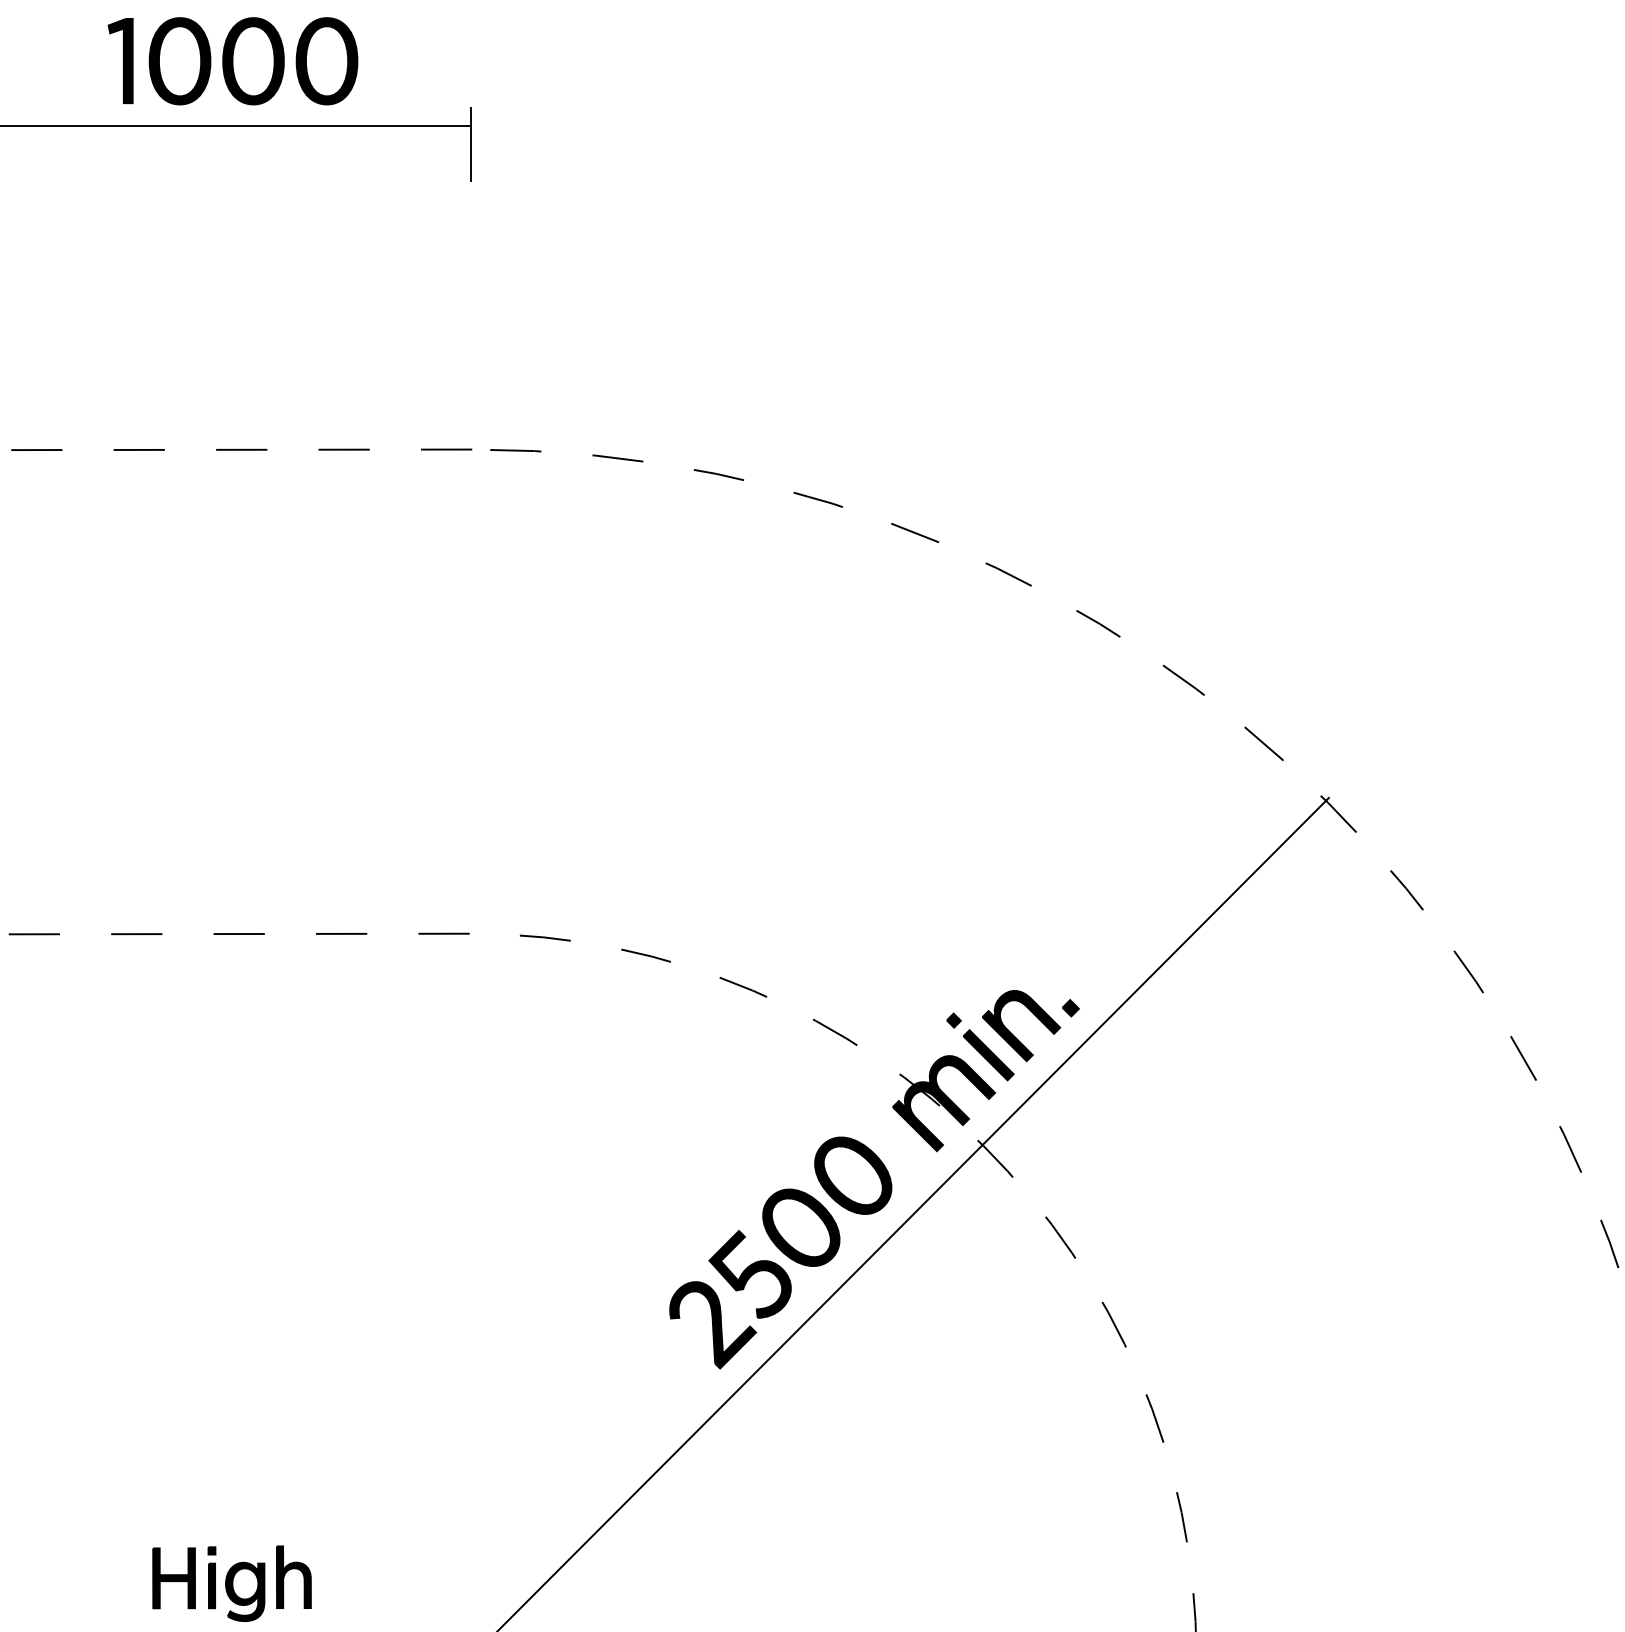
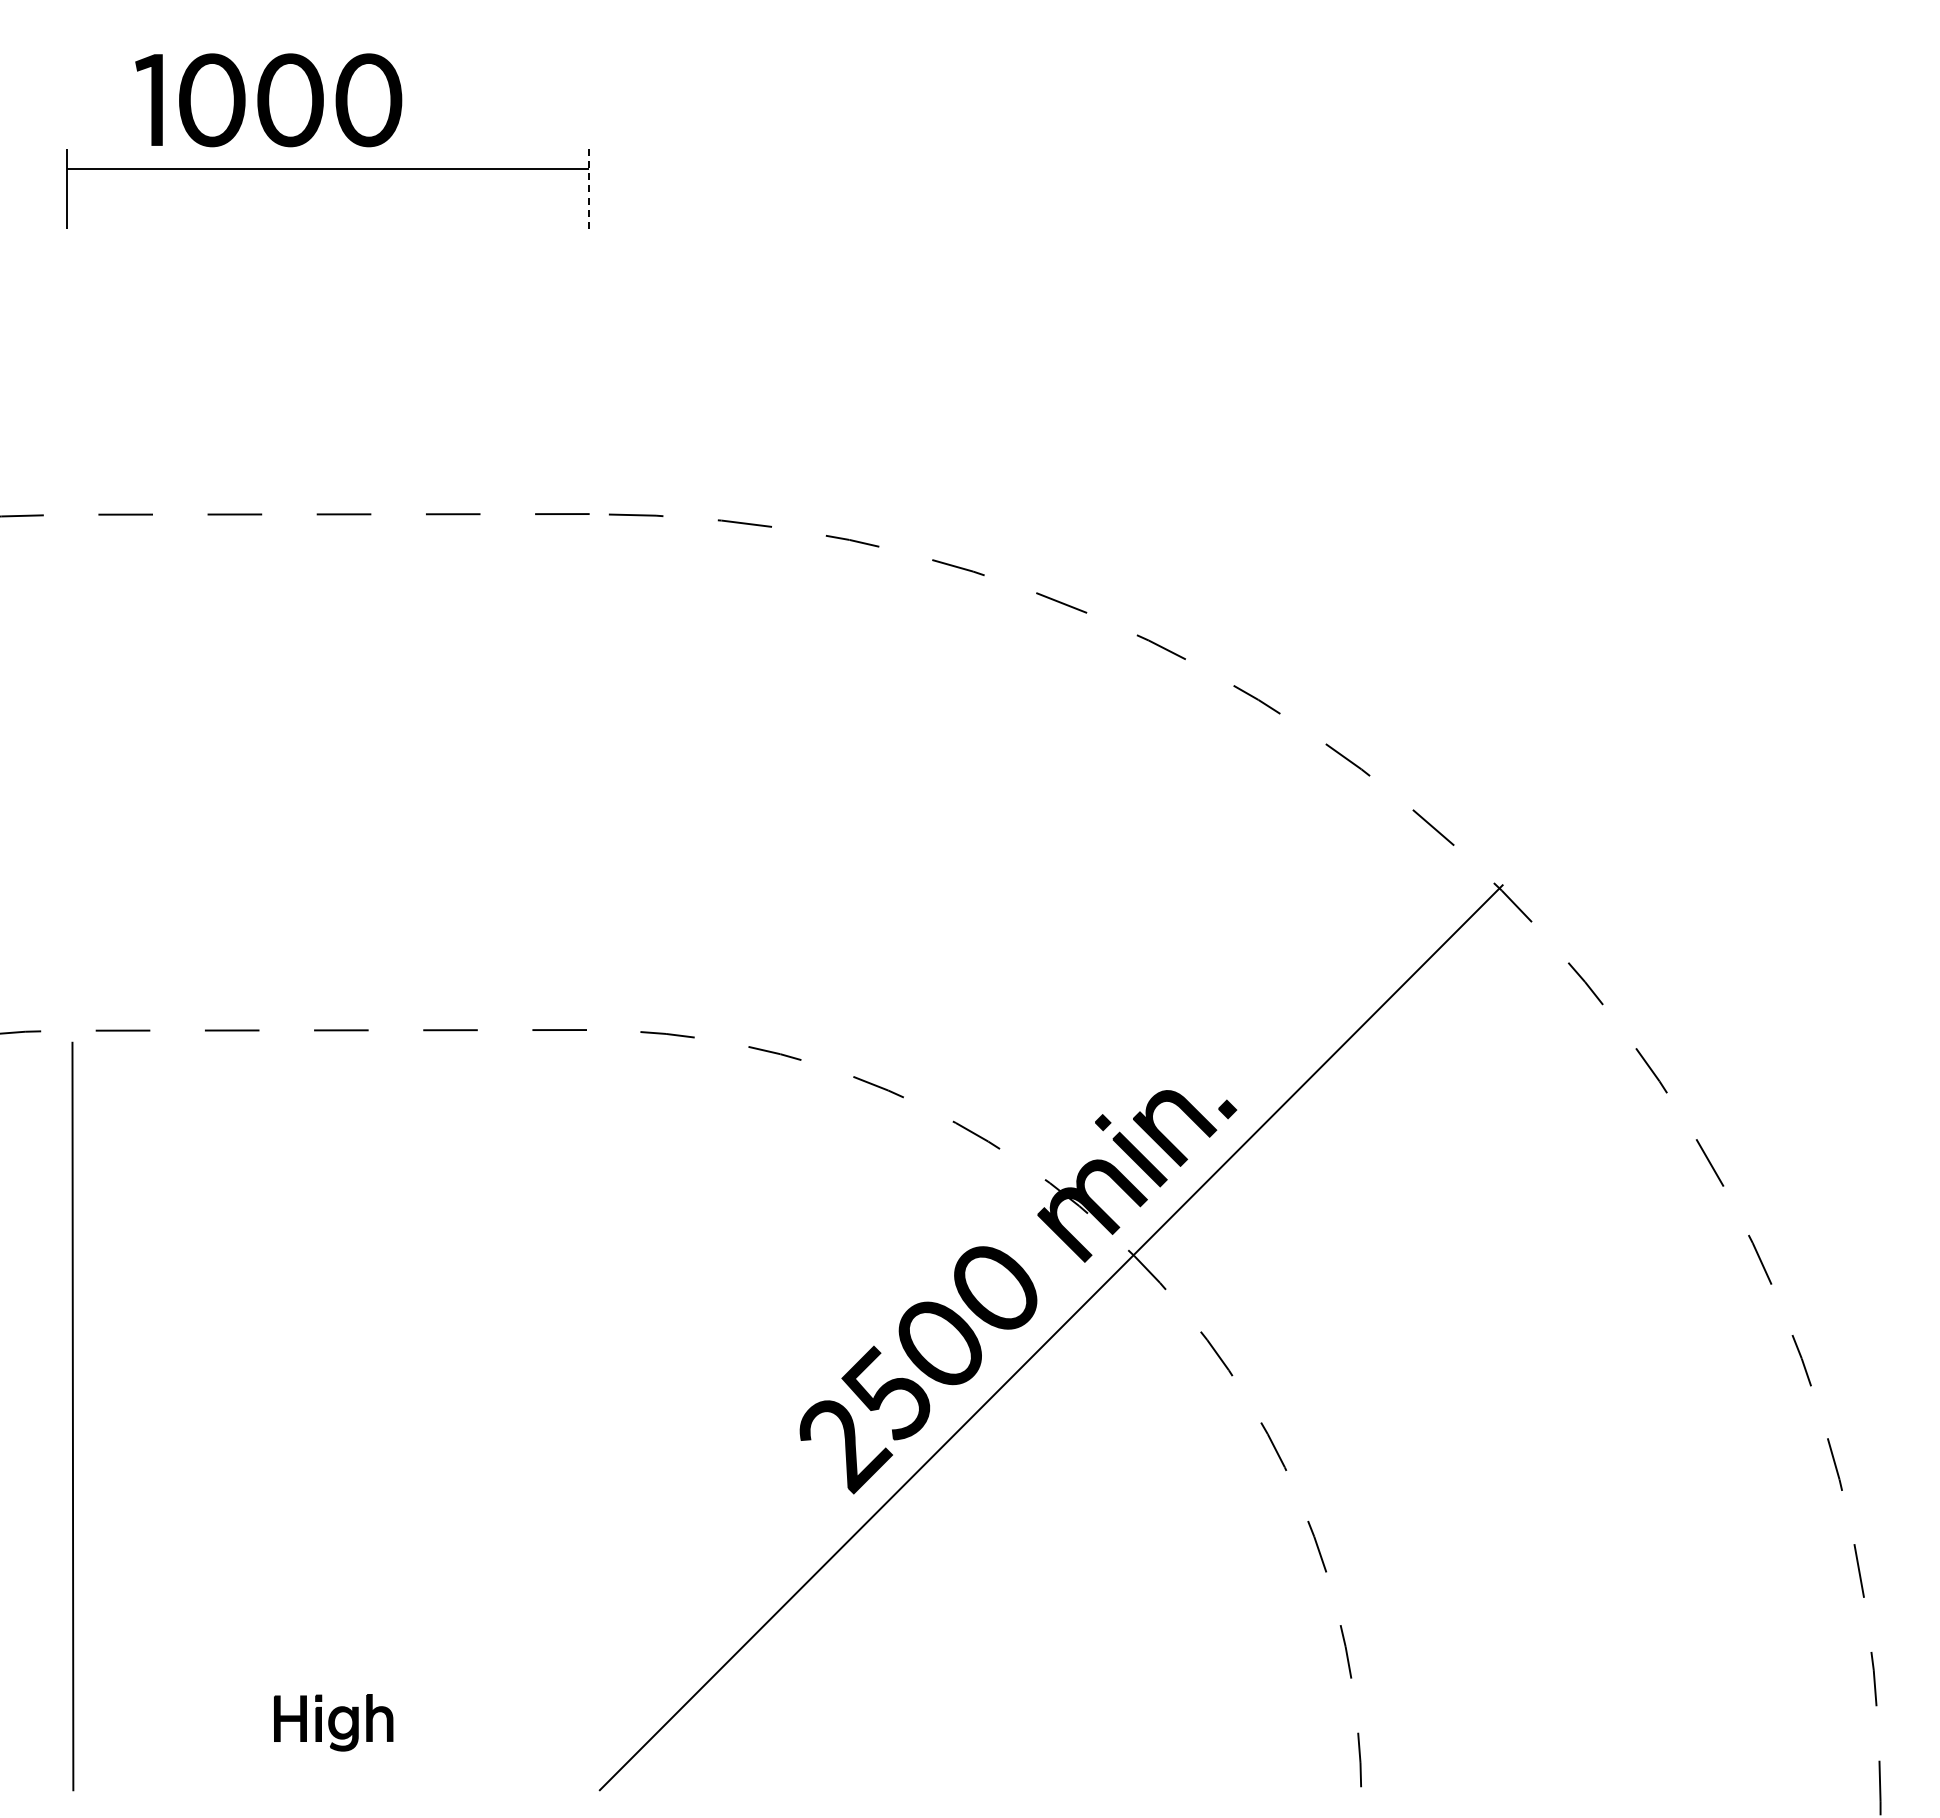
part: (232, 61) -> (268, 100), moved
line: (471, 144) -> (588, 188), solid -> dashed
part: (231, 1583) -> (333, 1722), size x0.7

